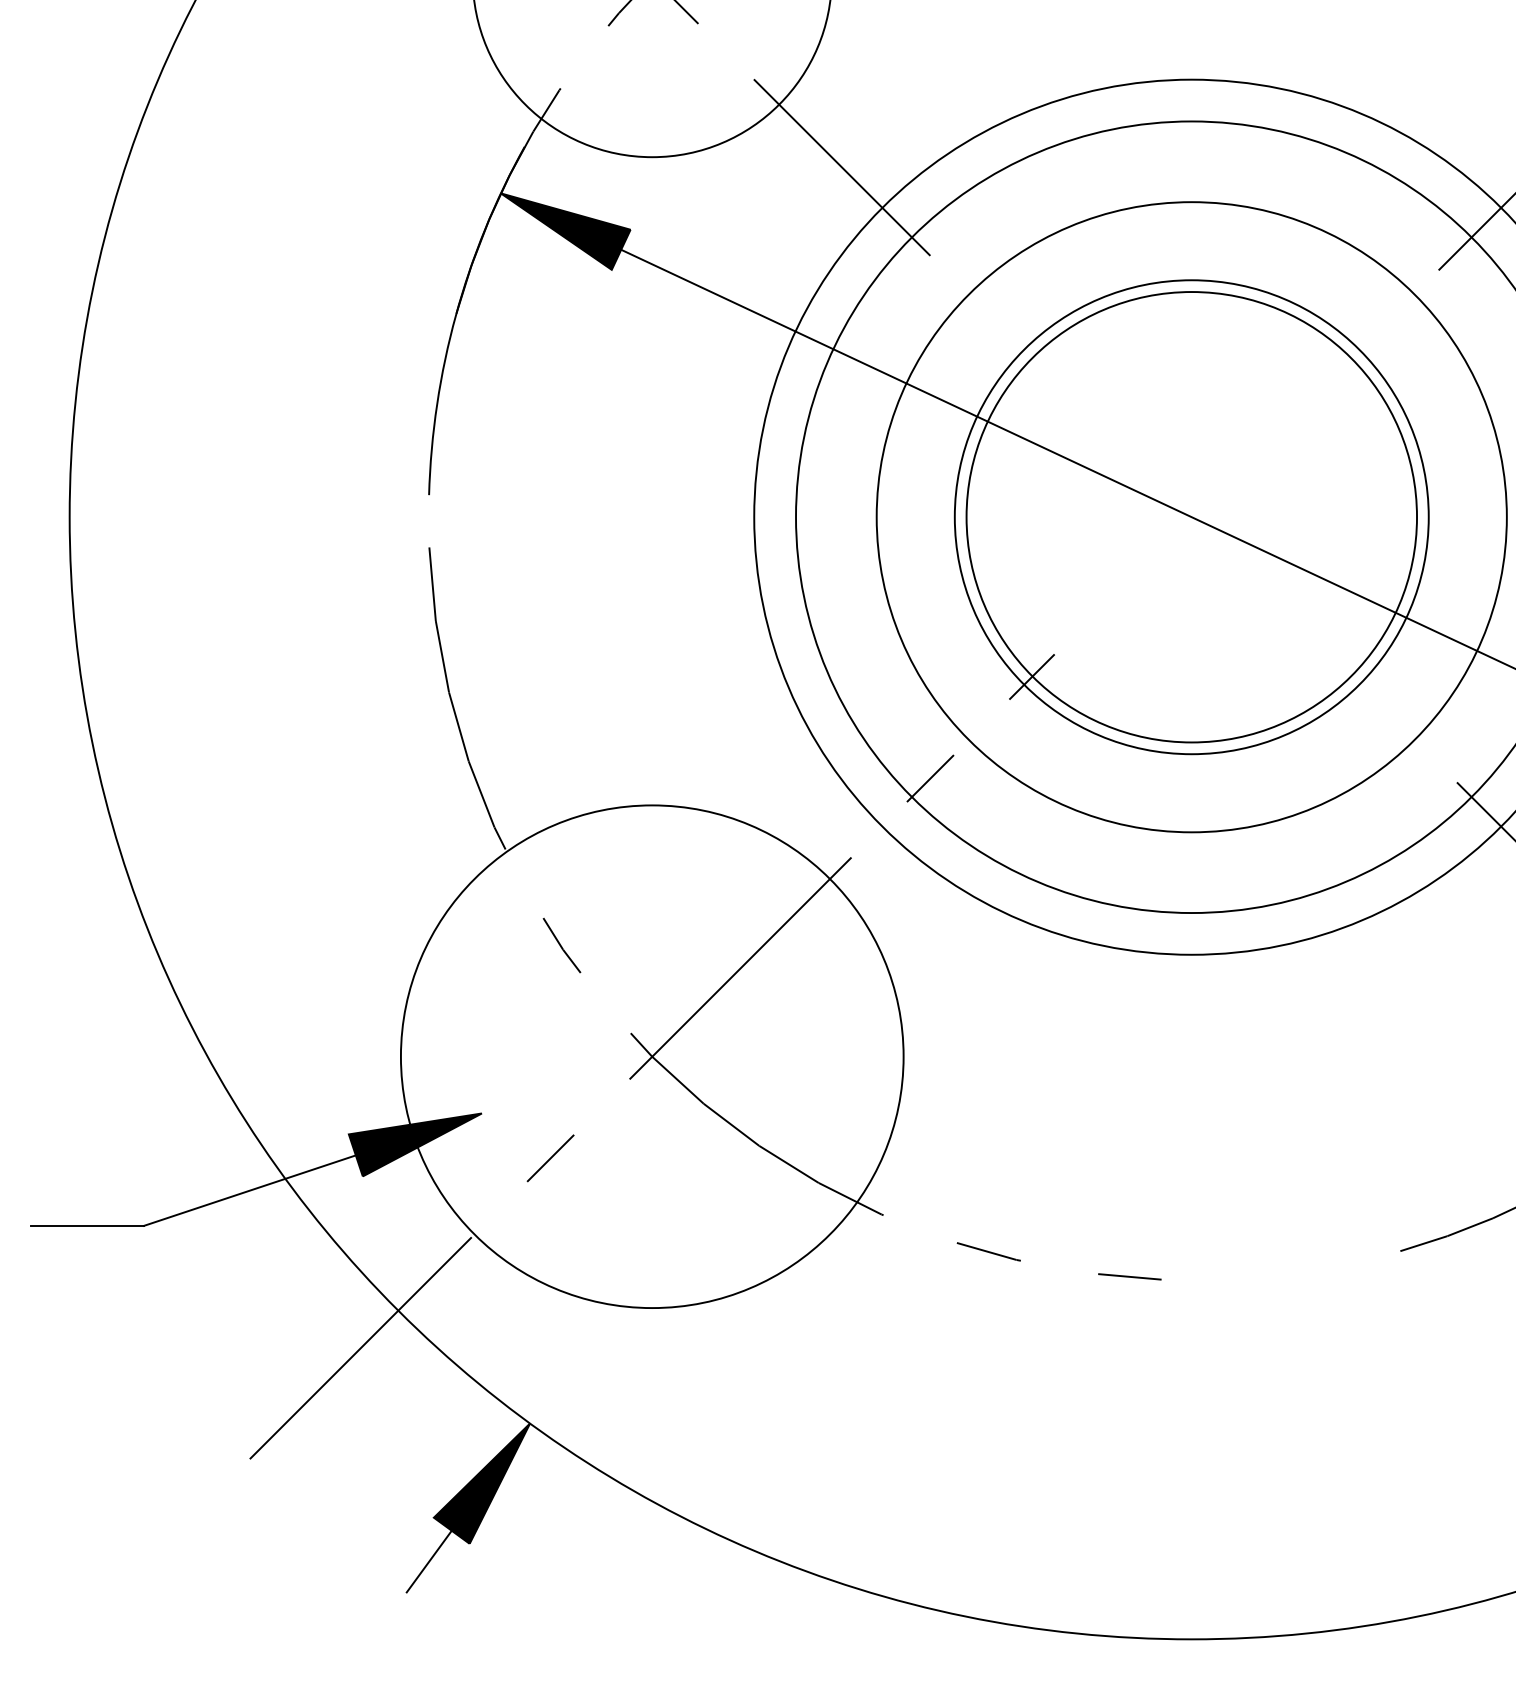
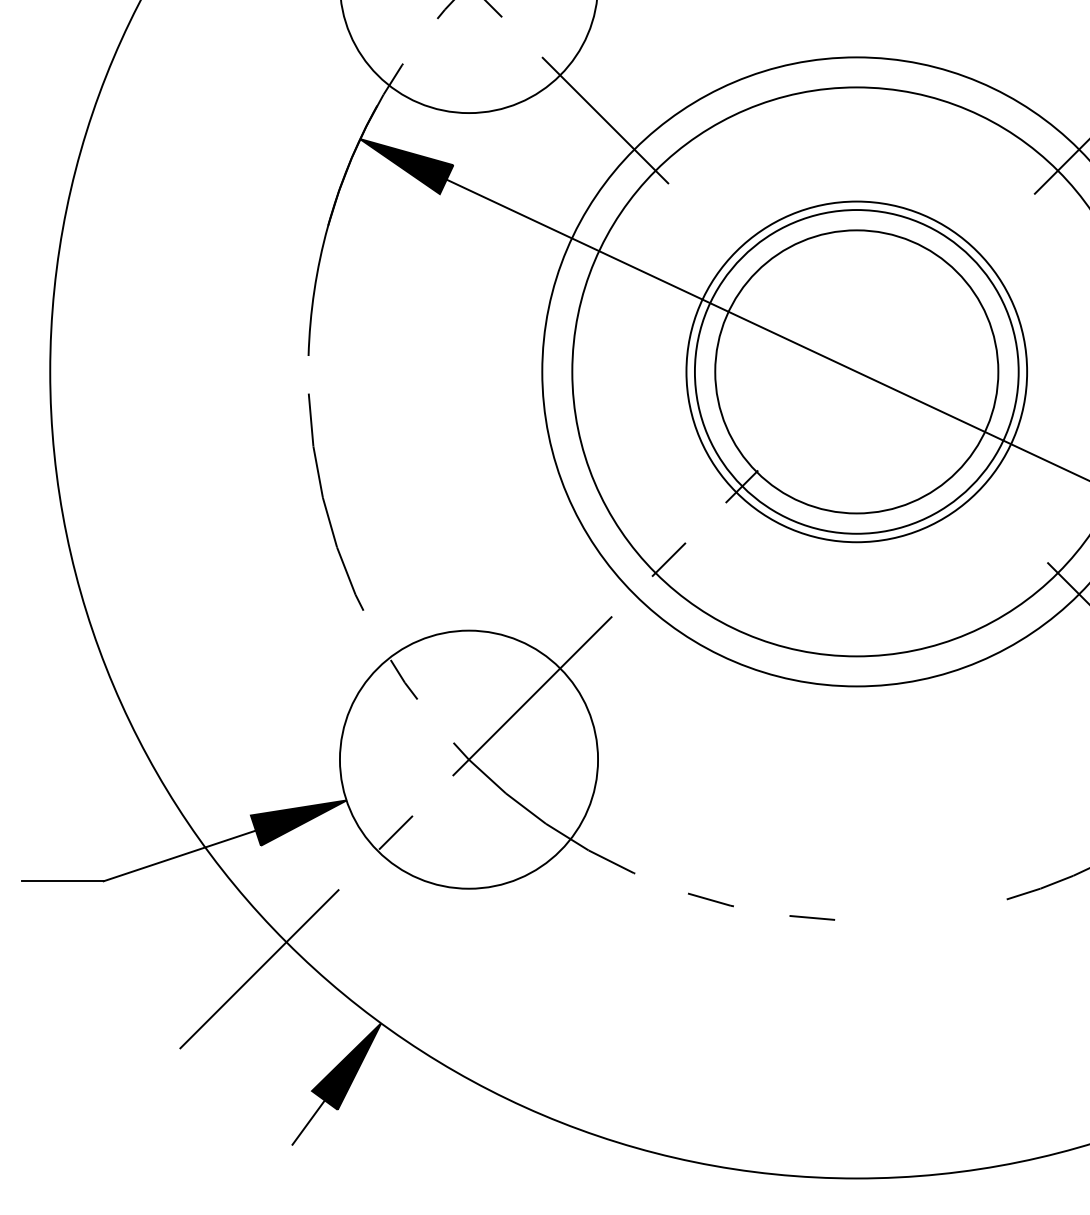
circle: (1191, 517) -> (856, 372), size x0.62
circle: (651, 1056) -> (468, 759), size x0.71

